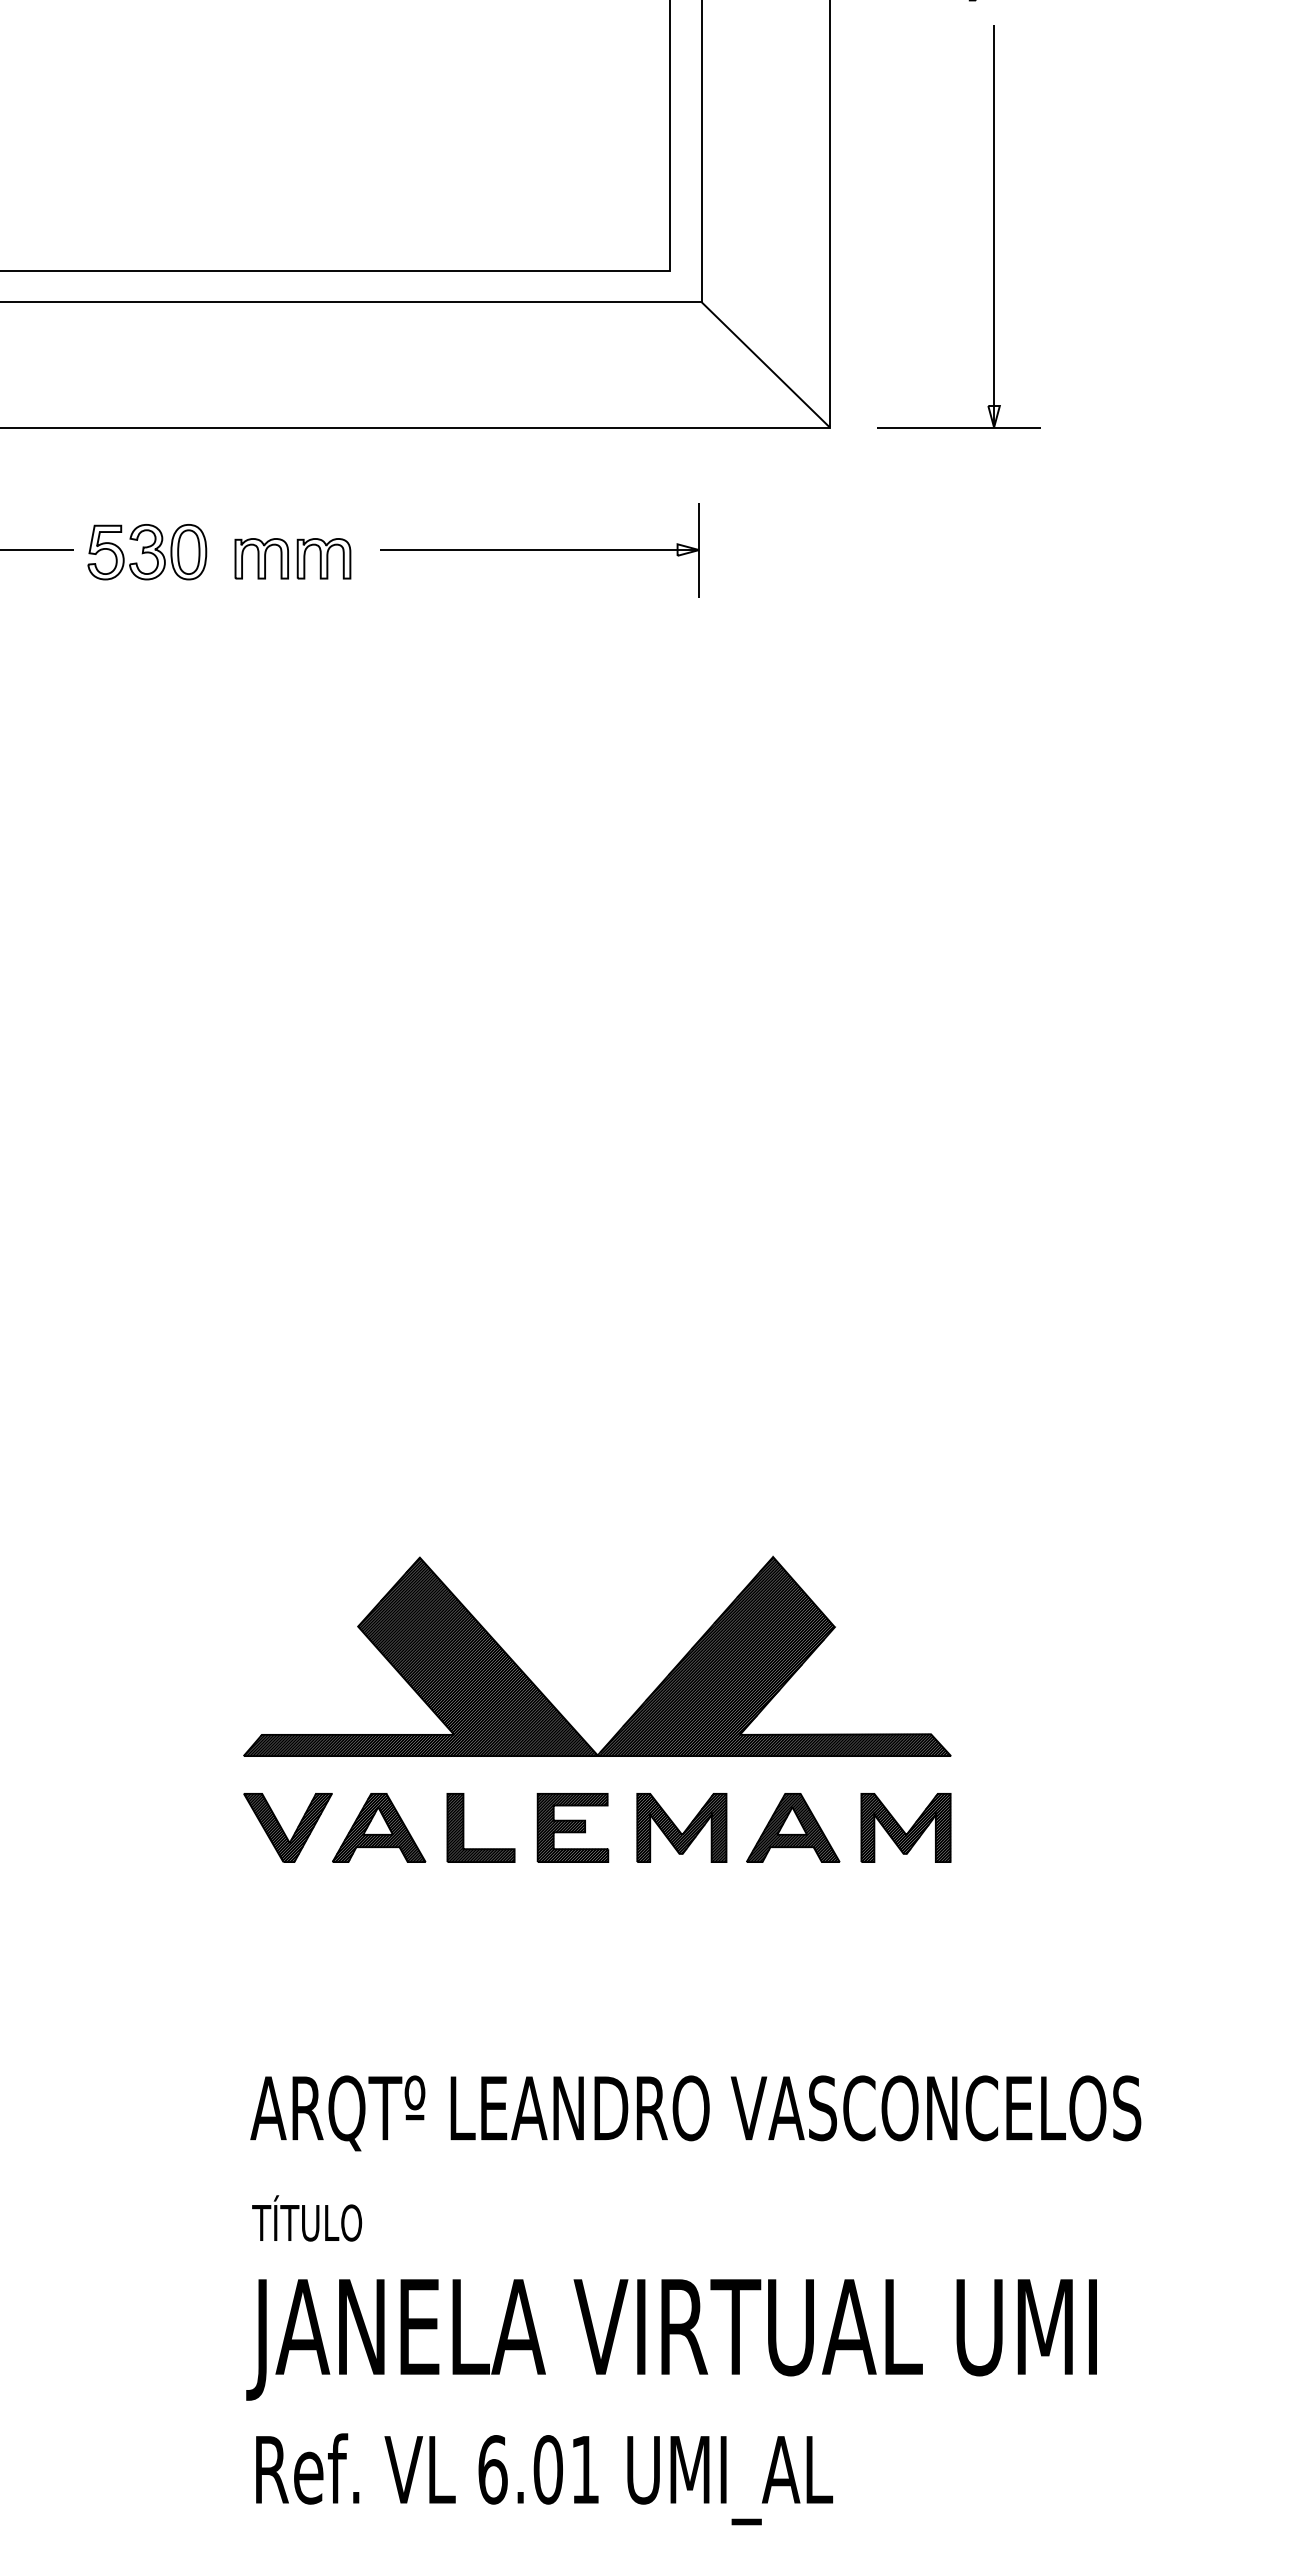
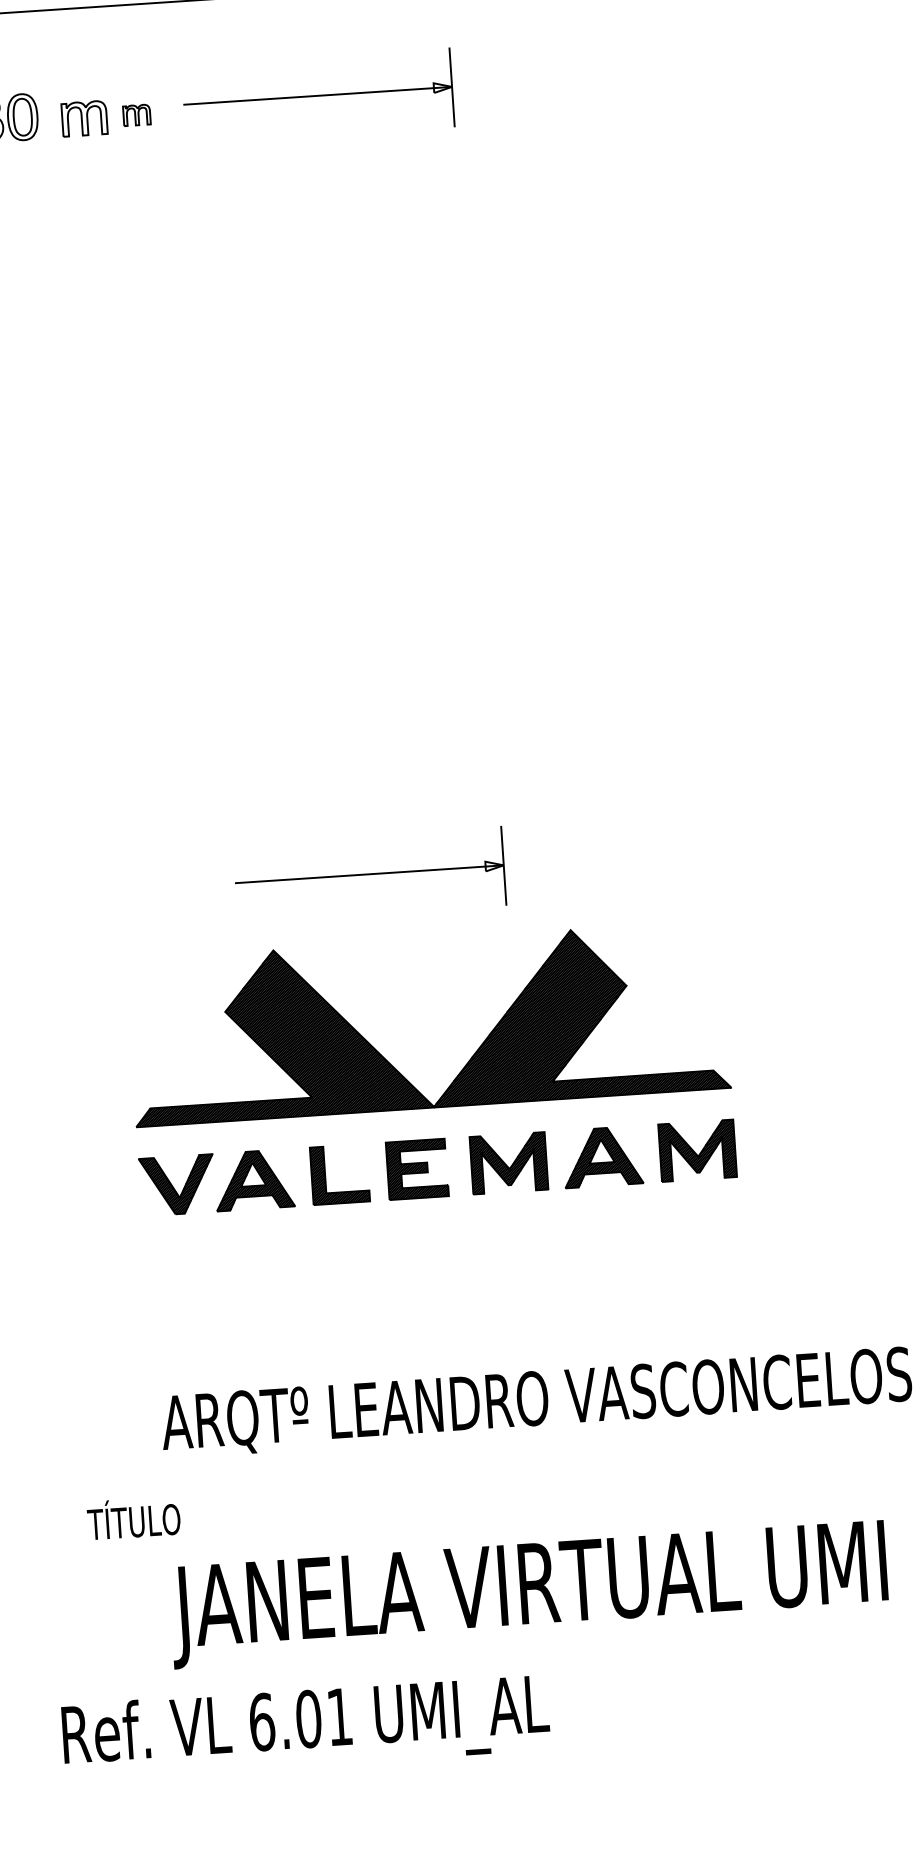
part: (323, 558) -> (136, 115), size x0.6
part: (539, 1475) -> (369, 874), added
text: (307, 2218) -> (134, 1518), moved
text: (544, 2479) -> (306, 1727), moved

